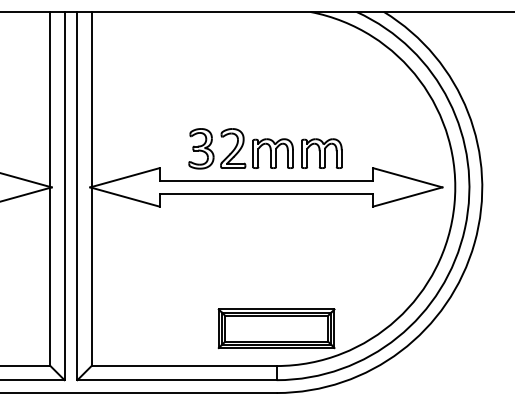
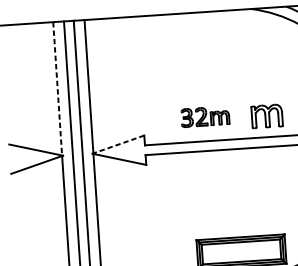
line: (50, 99) -> (57, 88), solid -> dashed
part: (240, 148) -> (204, 116), size x0.6
line: (124, 177) -> (117, 144), solid -> dashed

